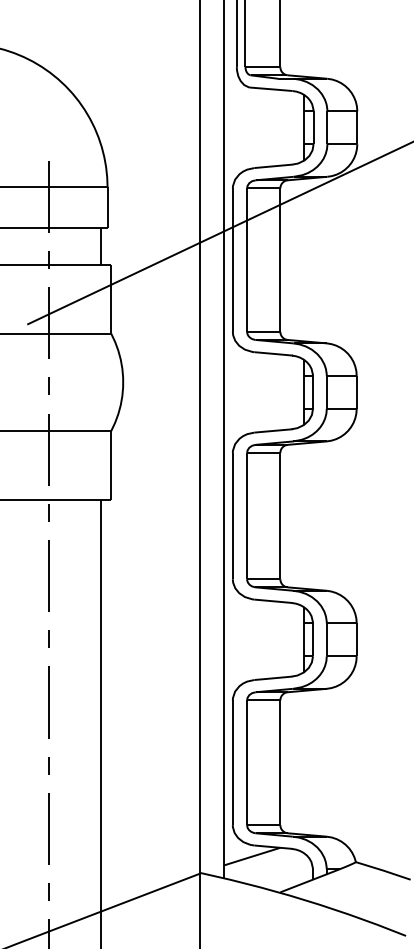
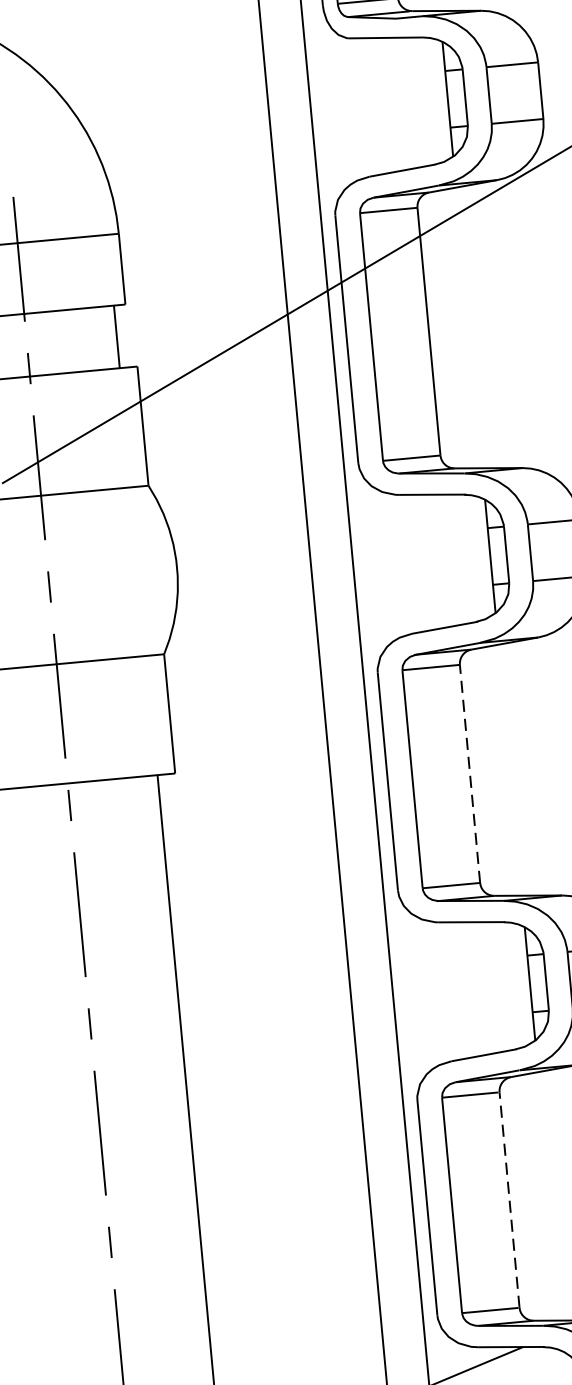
line: (280, 515) -> (470, 772), solid -> dashed
line: (280, 762) -> (509, 1199), solid -> dashed

